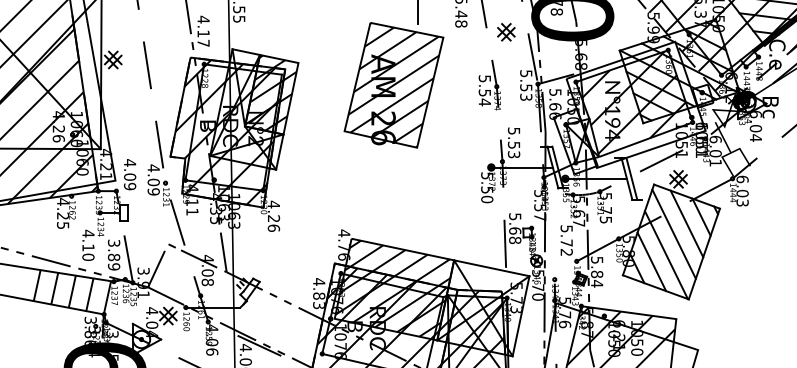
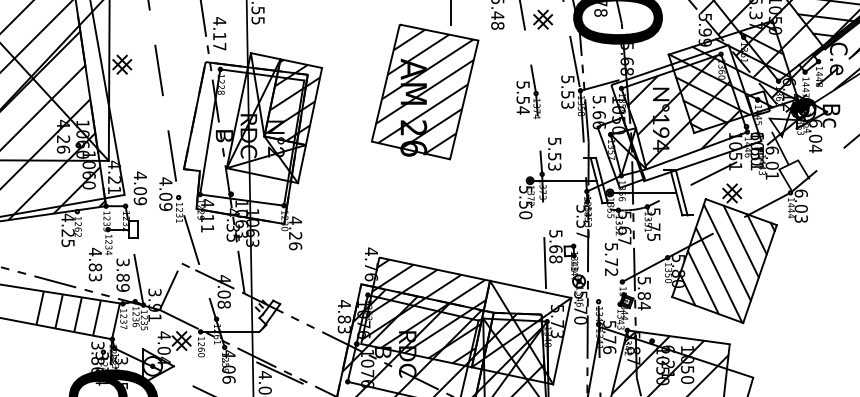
part: (506, 32) -> (543, 19), moved
hatch: (227, 132) -> (245, 142), removed
text: (88, 252) -> (95, 272), 4.10 -> 4.83

